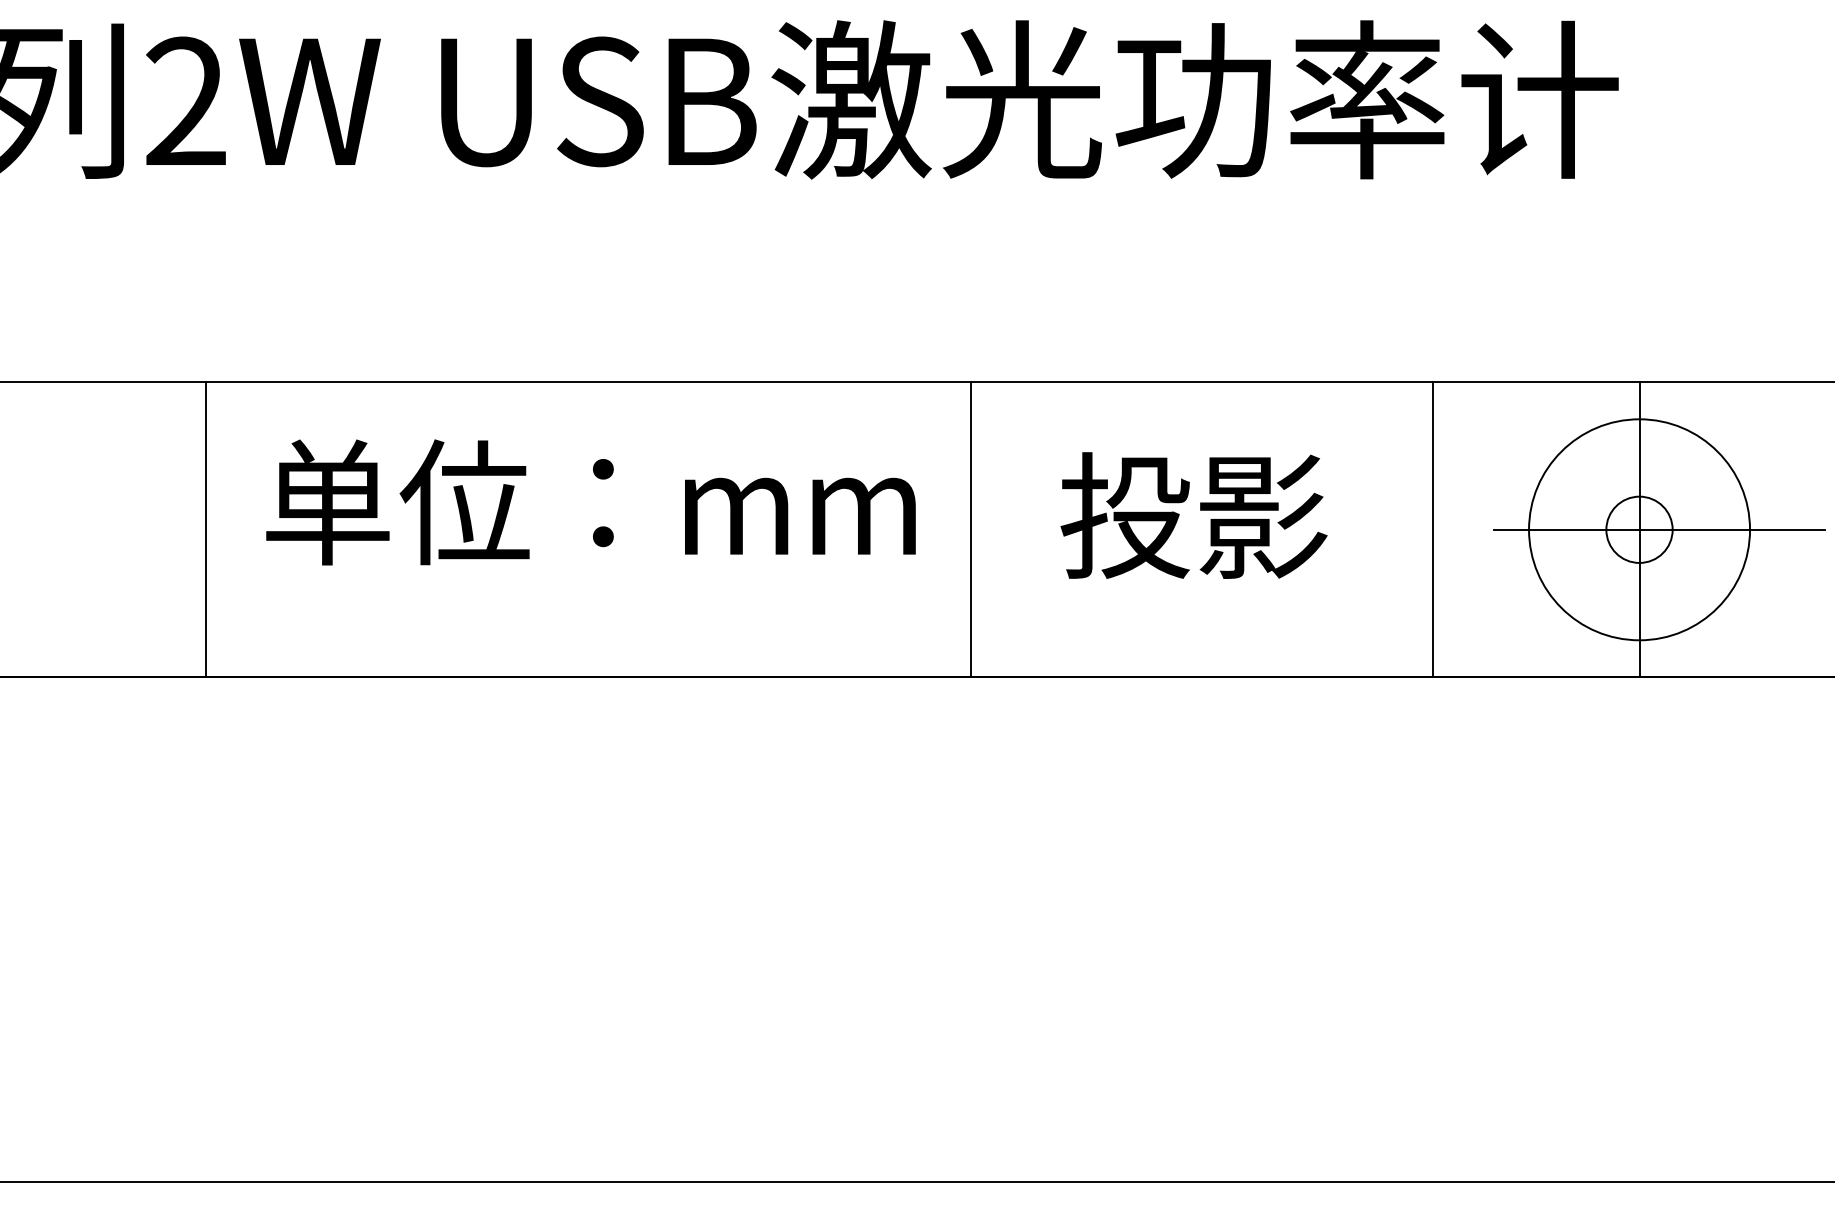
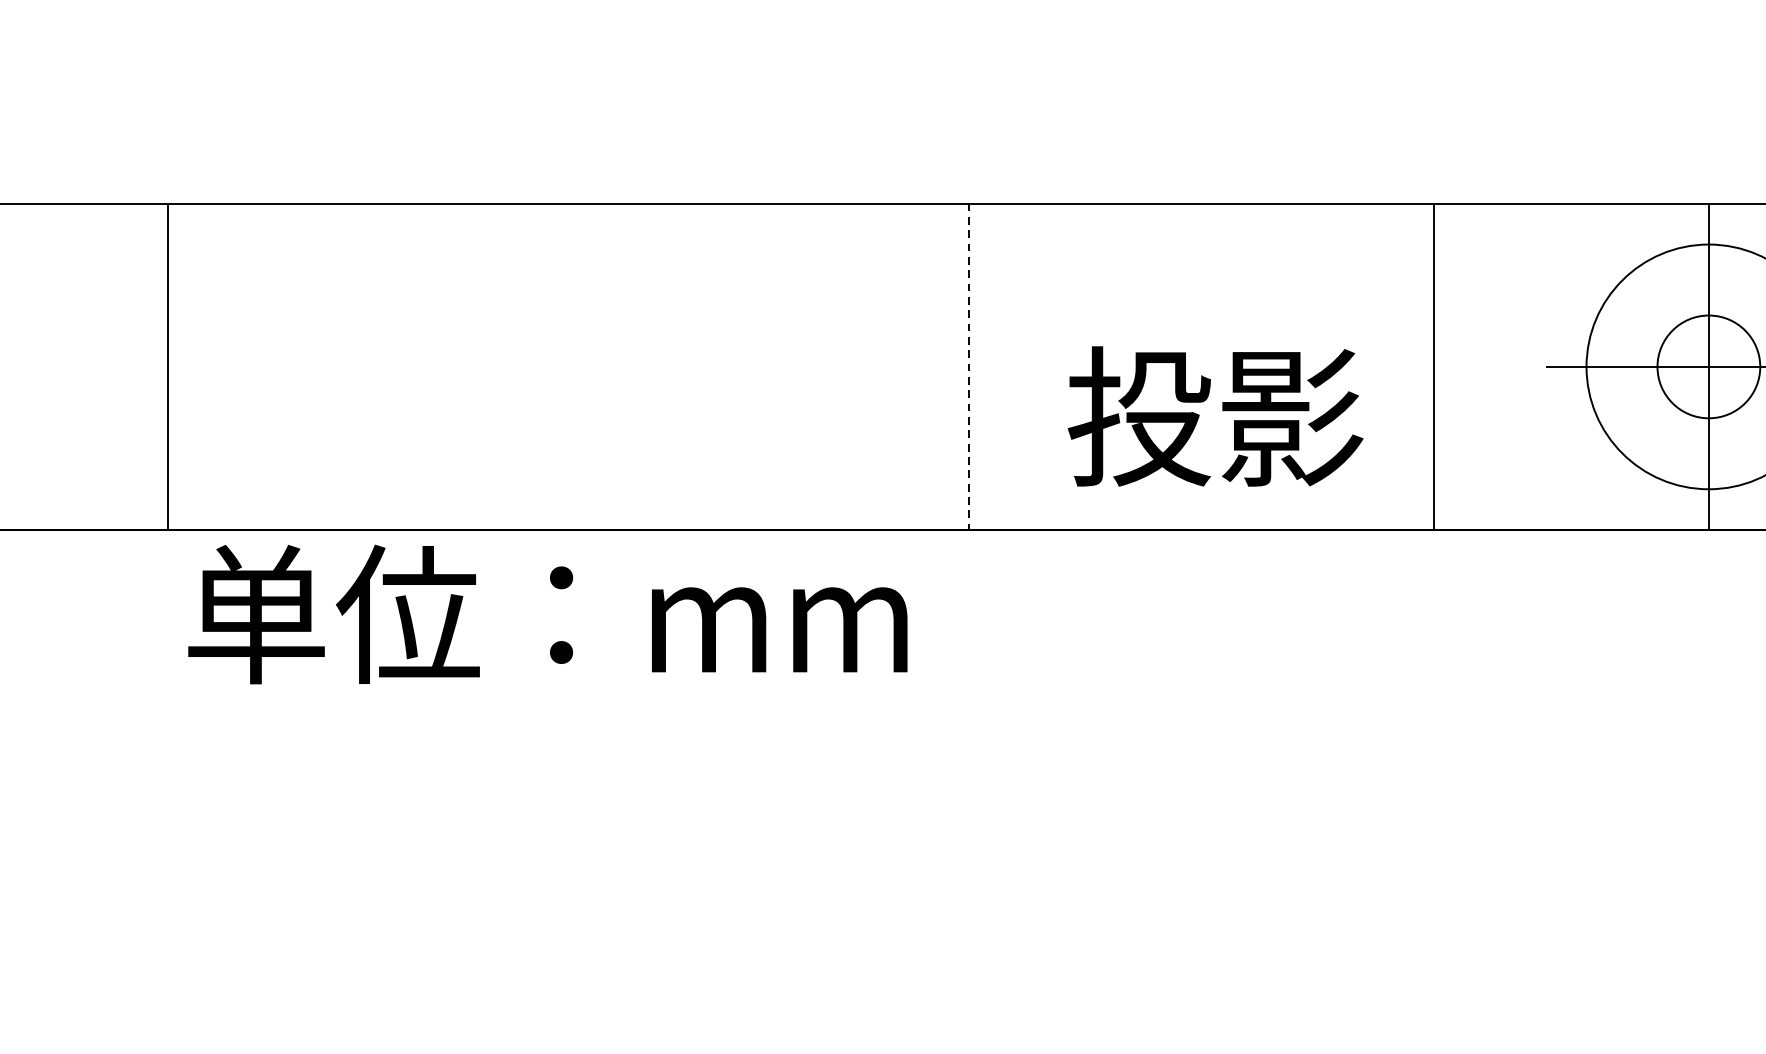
text: (590, 502) -> (547, 614), moved
text: (1193, 515) -> (1215, 416), moved
line: (206, 529) -> (168, 366), moved
line: (971, 529) -> (969, 366), solid -> dashed
line: (1432, 529) -> (1434, 366), moved
circle: (1639, 529) -> (1708, 366), size x1.4

